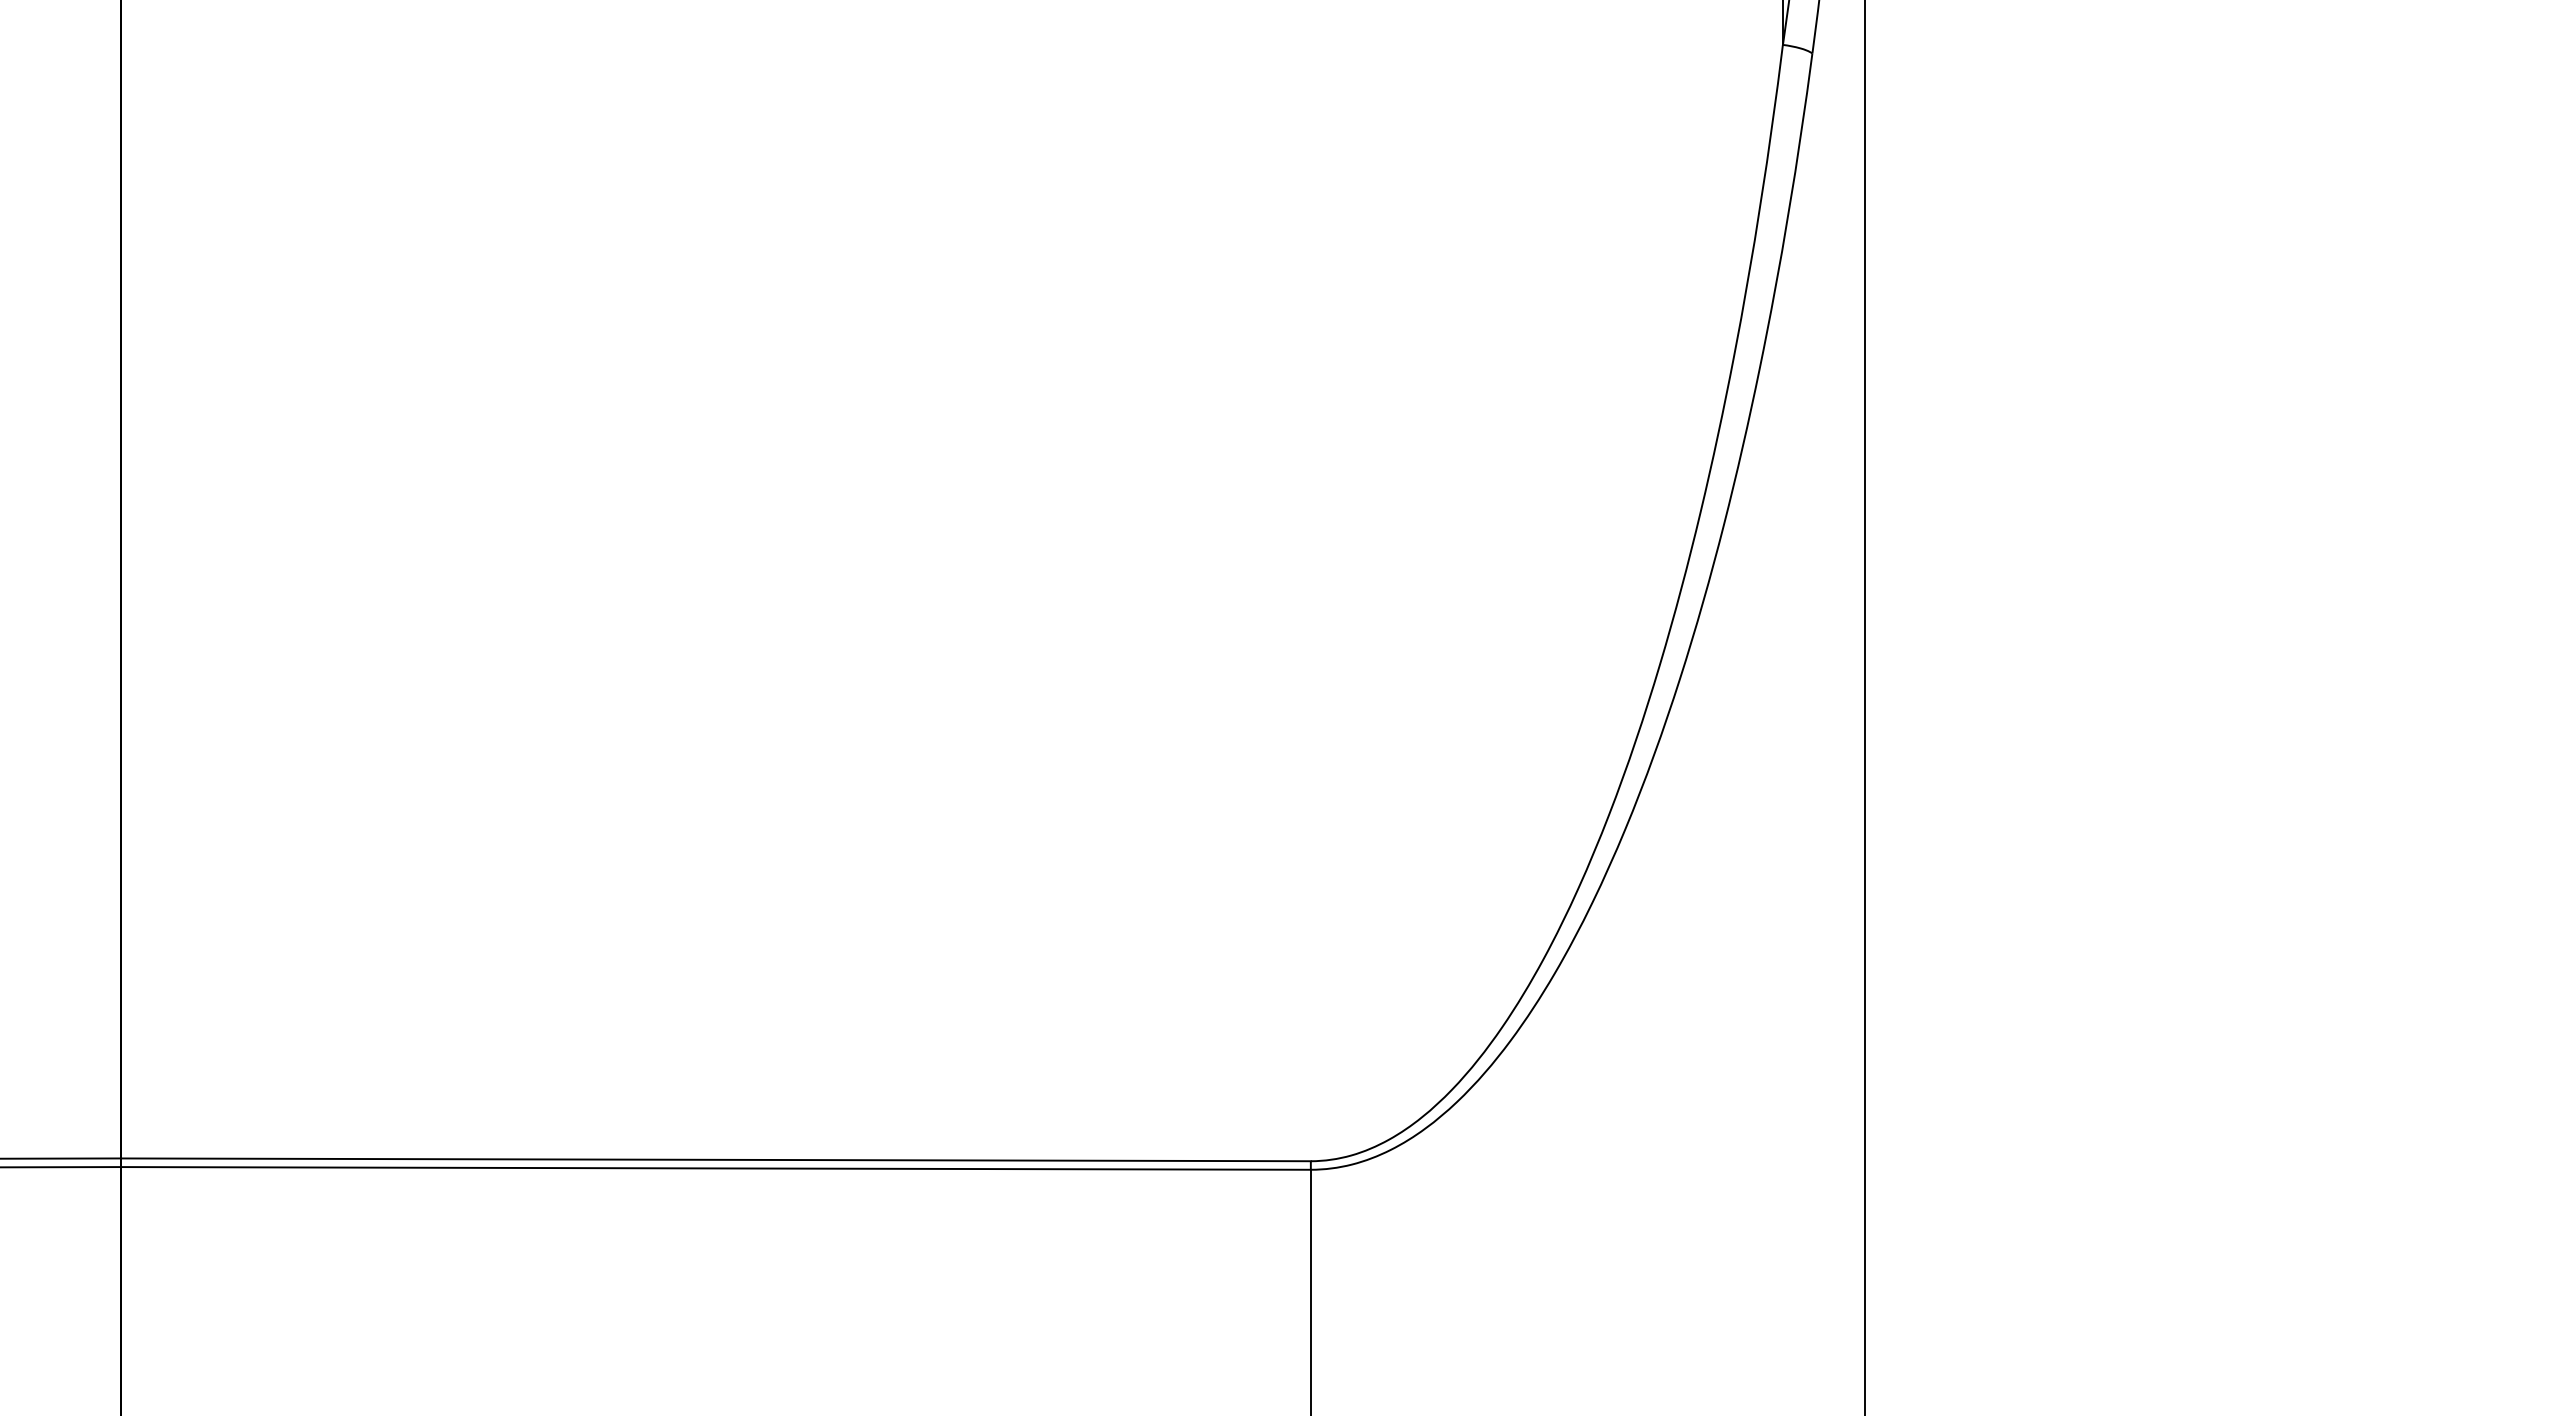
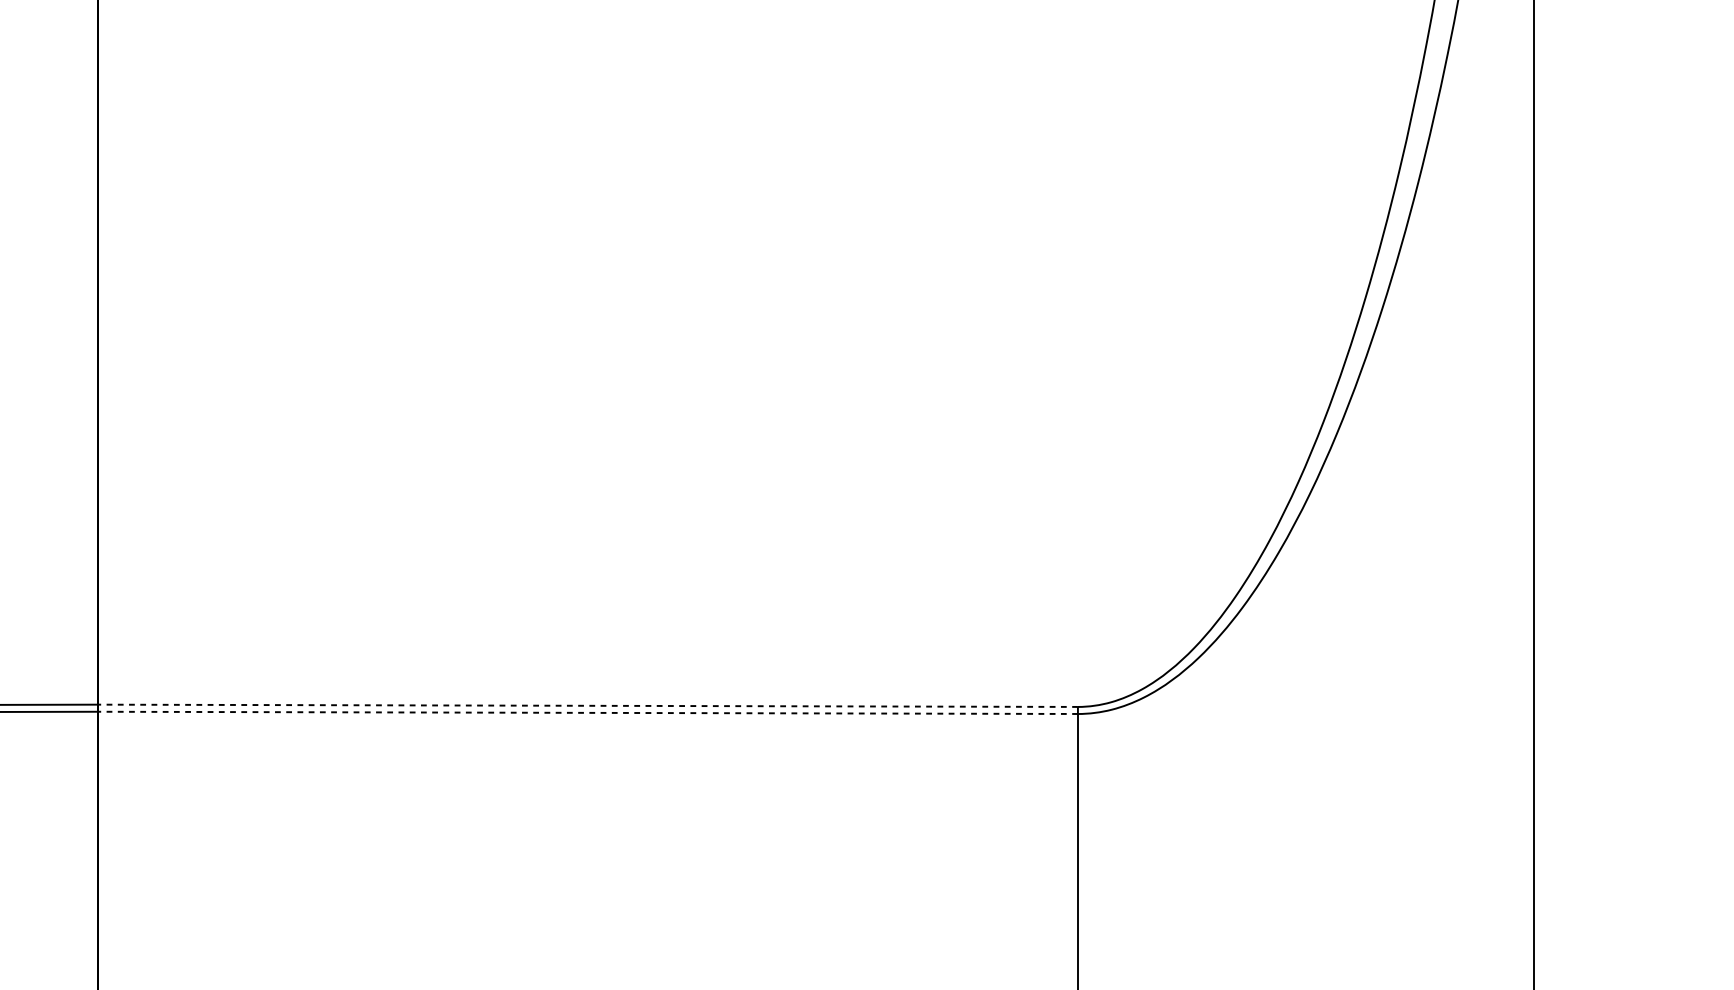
line: (715, 1159) -> (587, 705), solid -> dashed
line: (715, 1168) -> (587, 712), solid -> dashed

